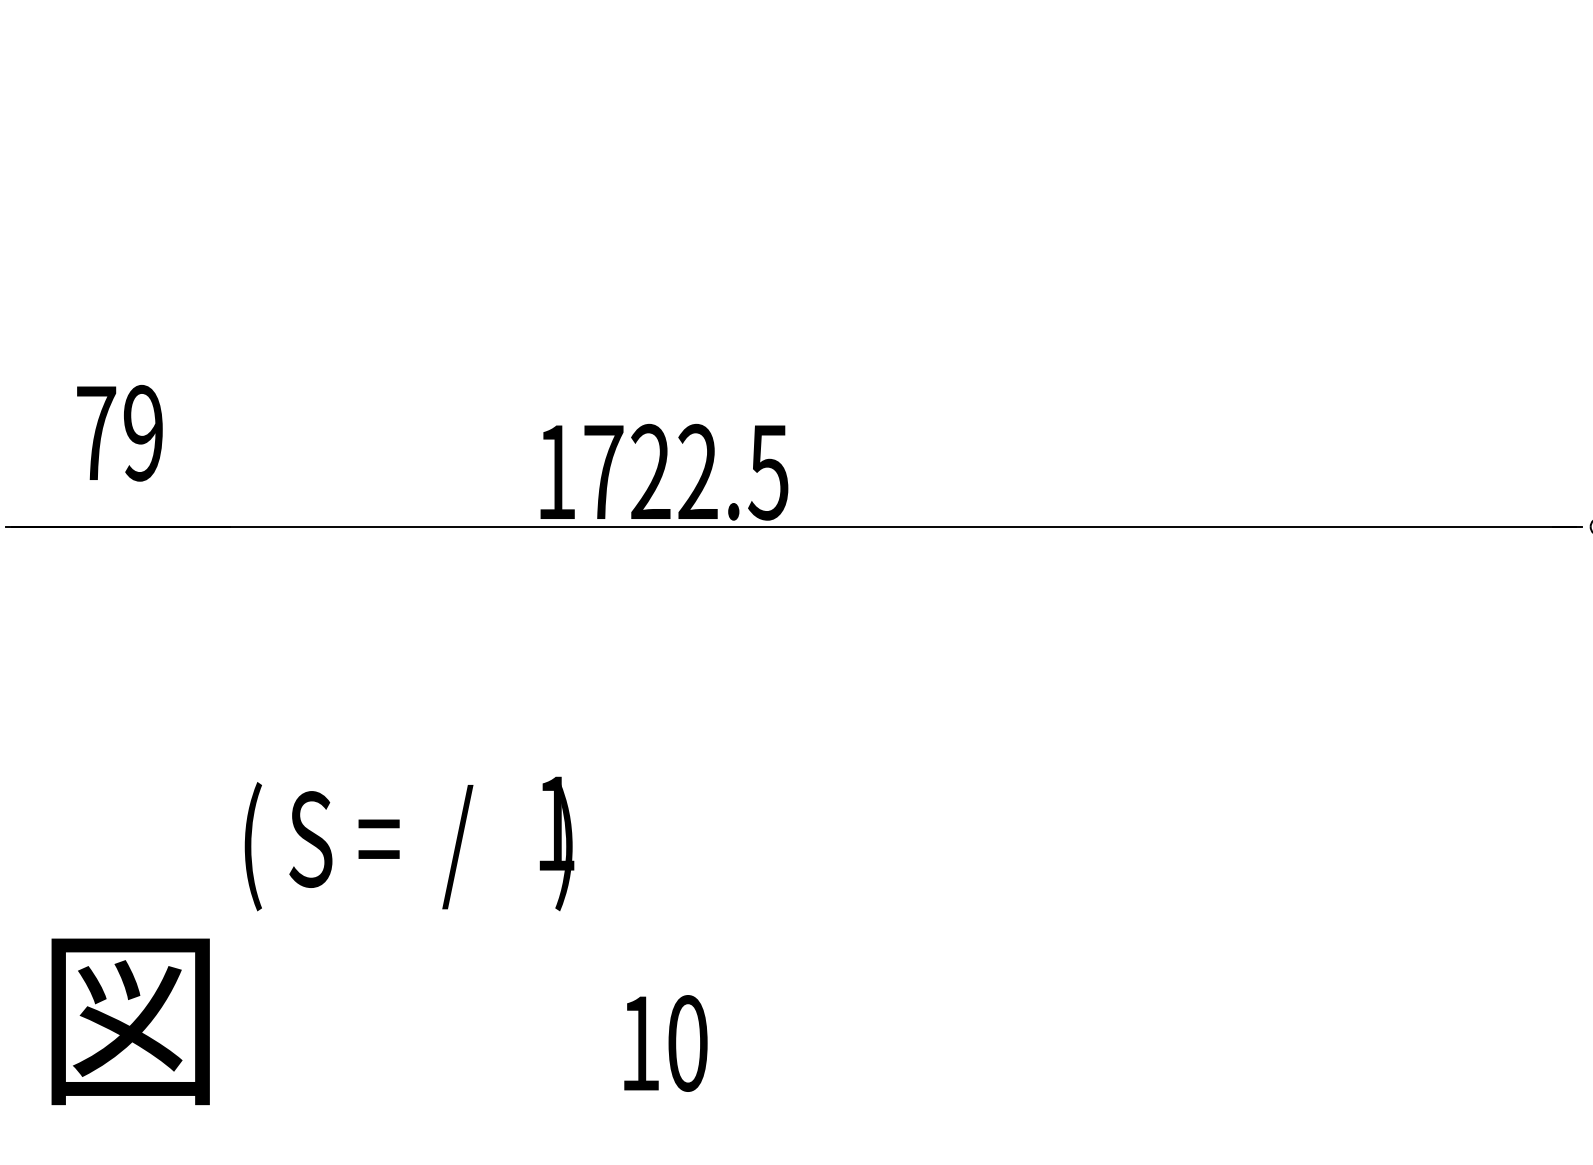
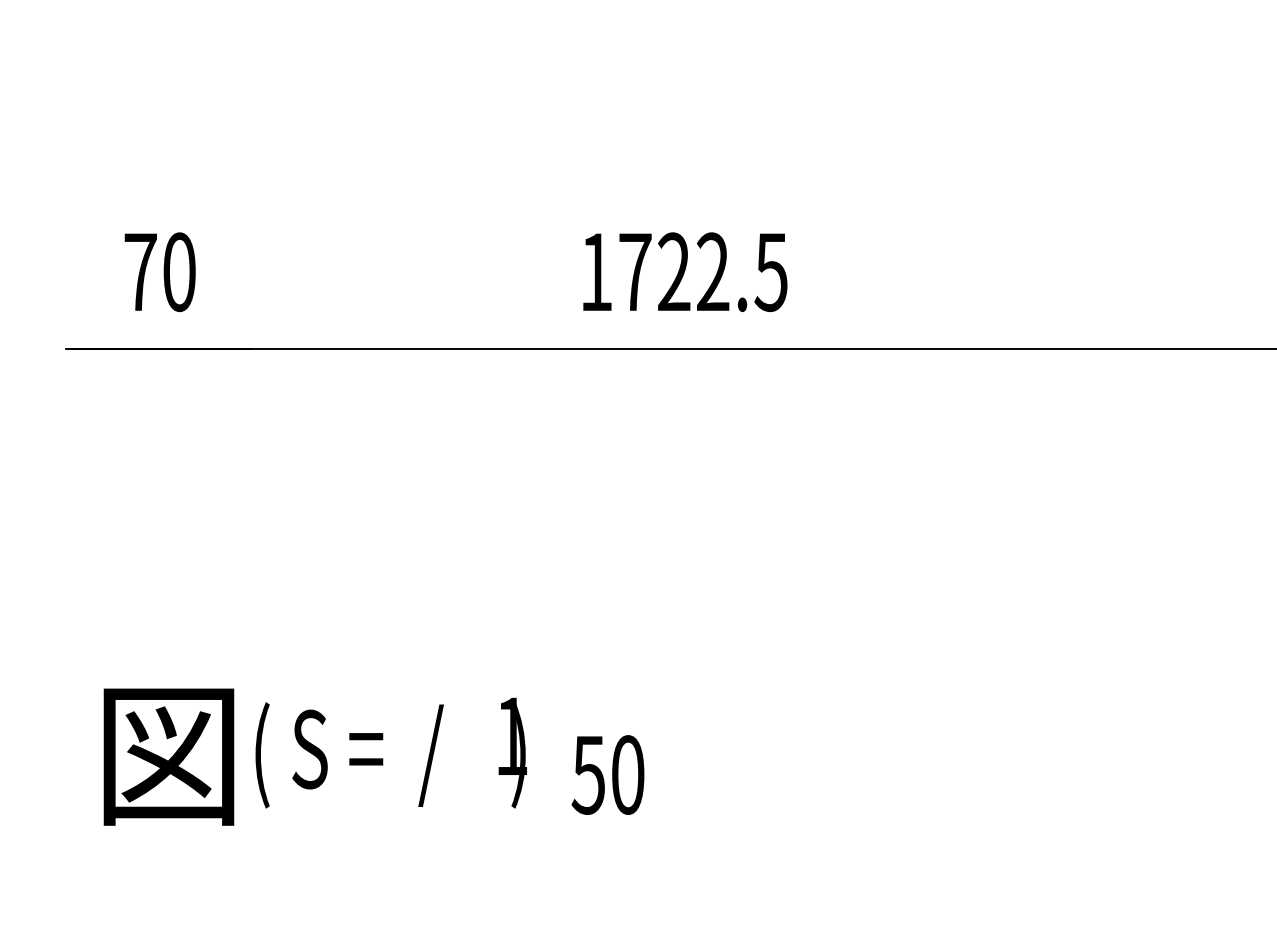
text: (143, 432) -> (179, 271), 79 -> 70
text: (664, 471) -> (685, 271), moved
text: (409, 843) -> (391, 752), moved
text: (639, 1043) -> (588, 775), 10 -> 50

